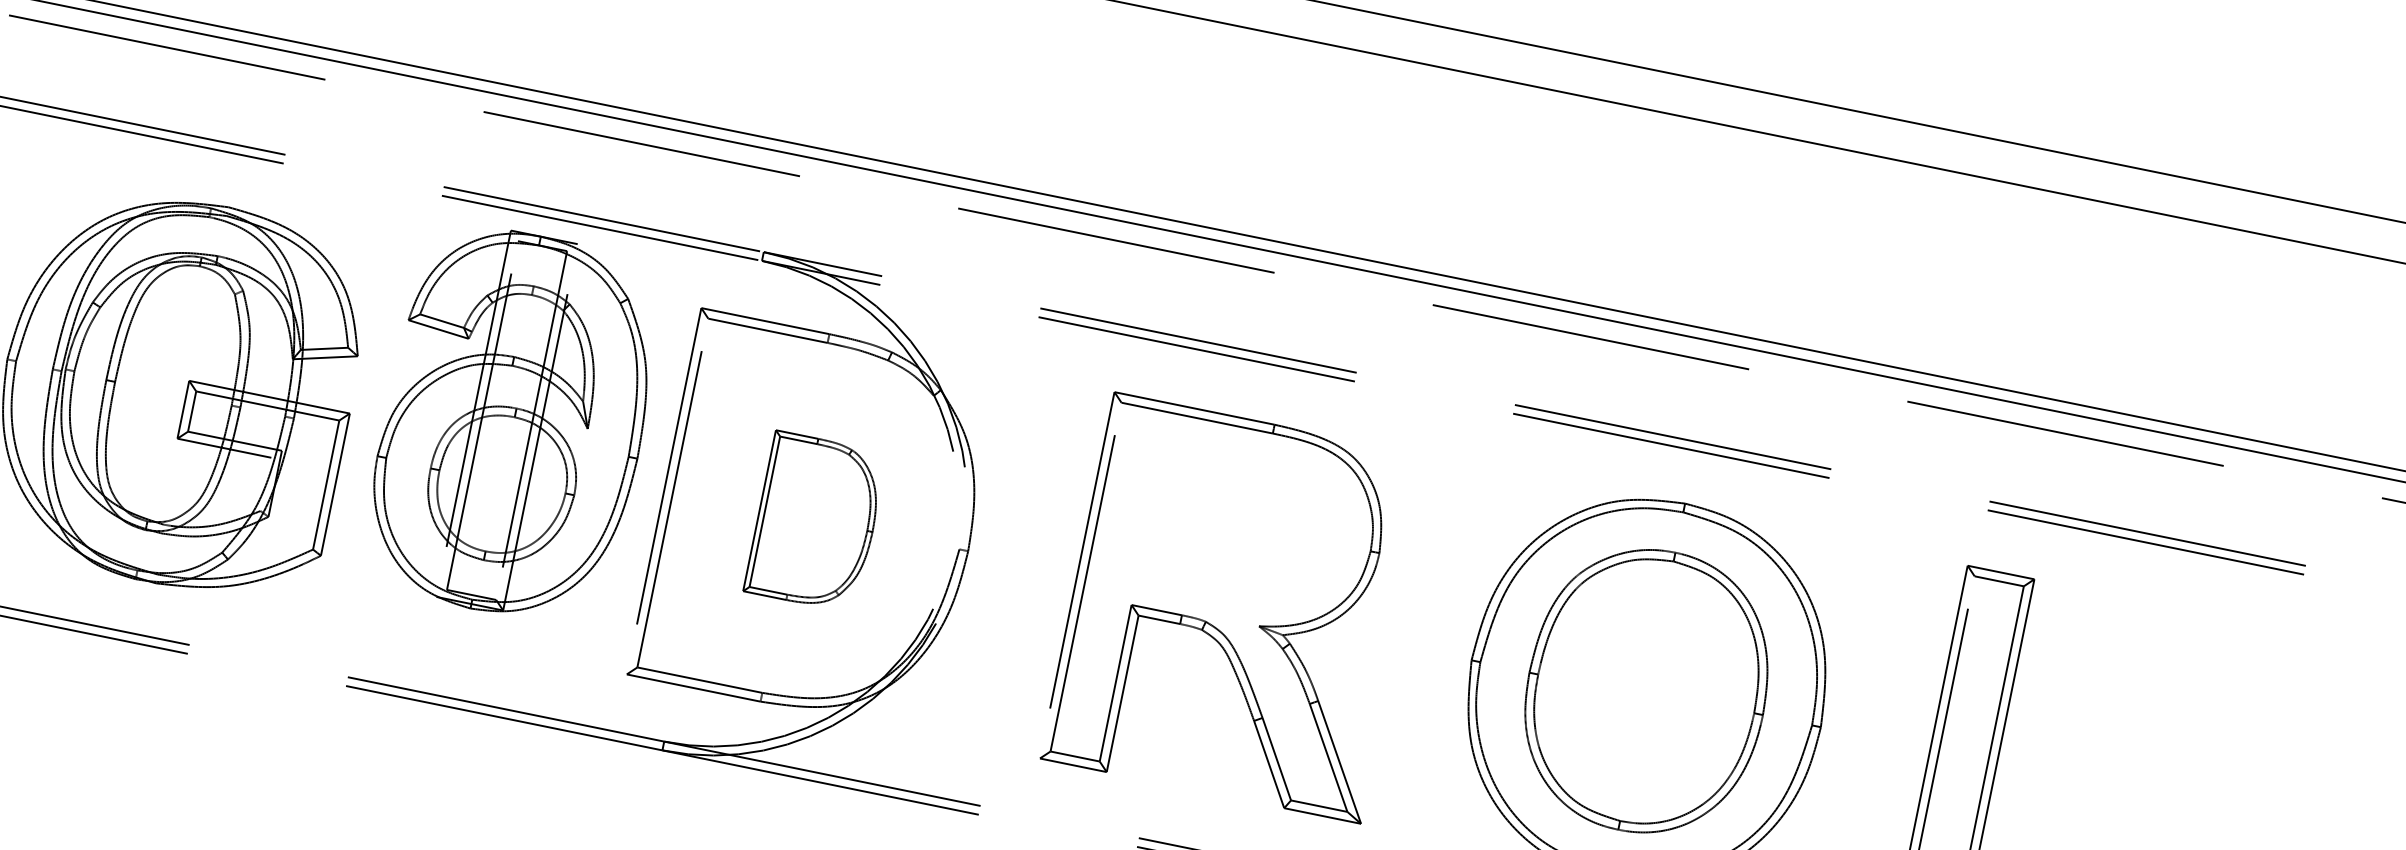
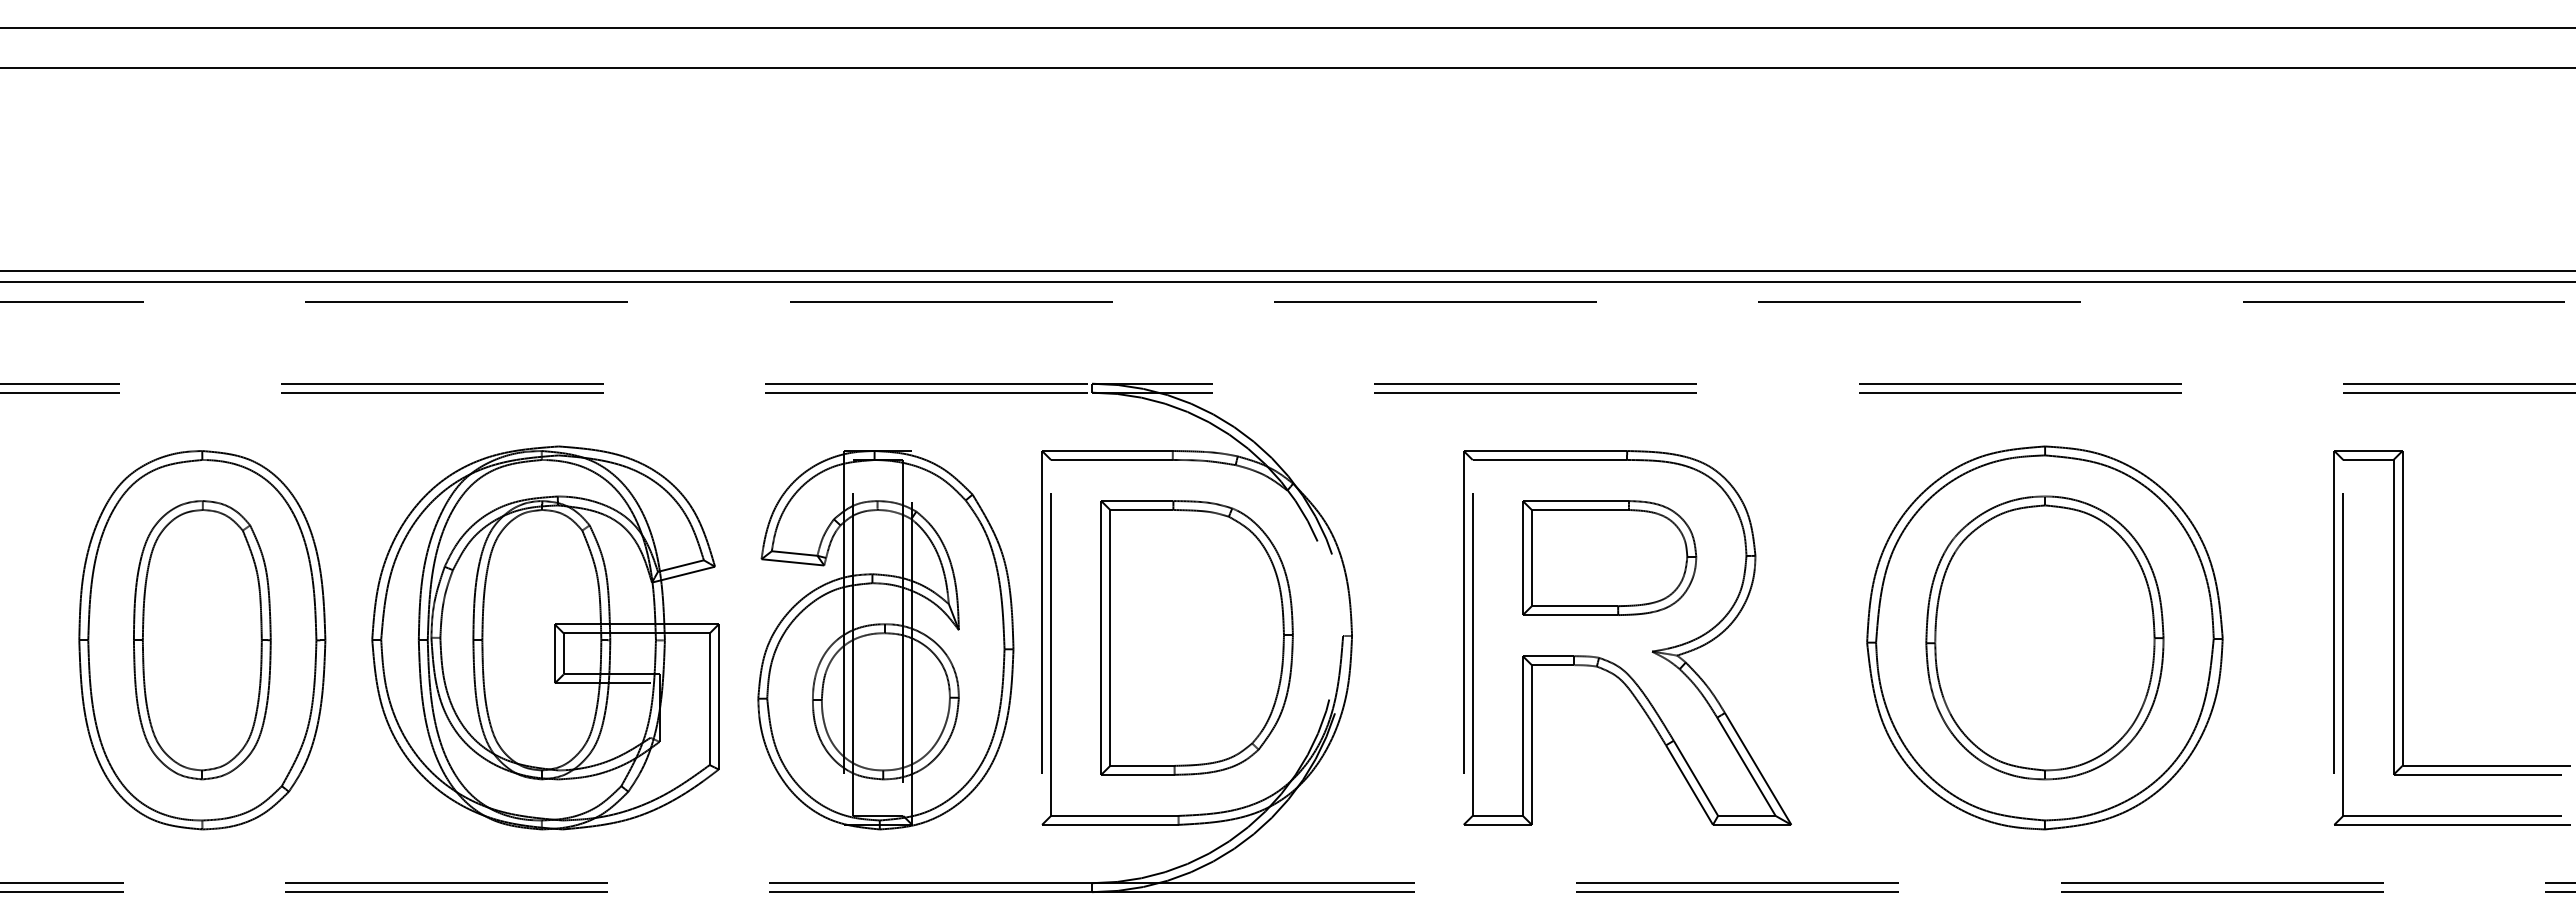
part: (513, 424) -> (885, 640), moved
part: (815, 521) -> (1196, 637), size x1.67
part: (1236, 525) -> (1609, 557), added

